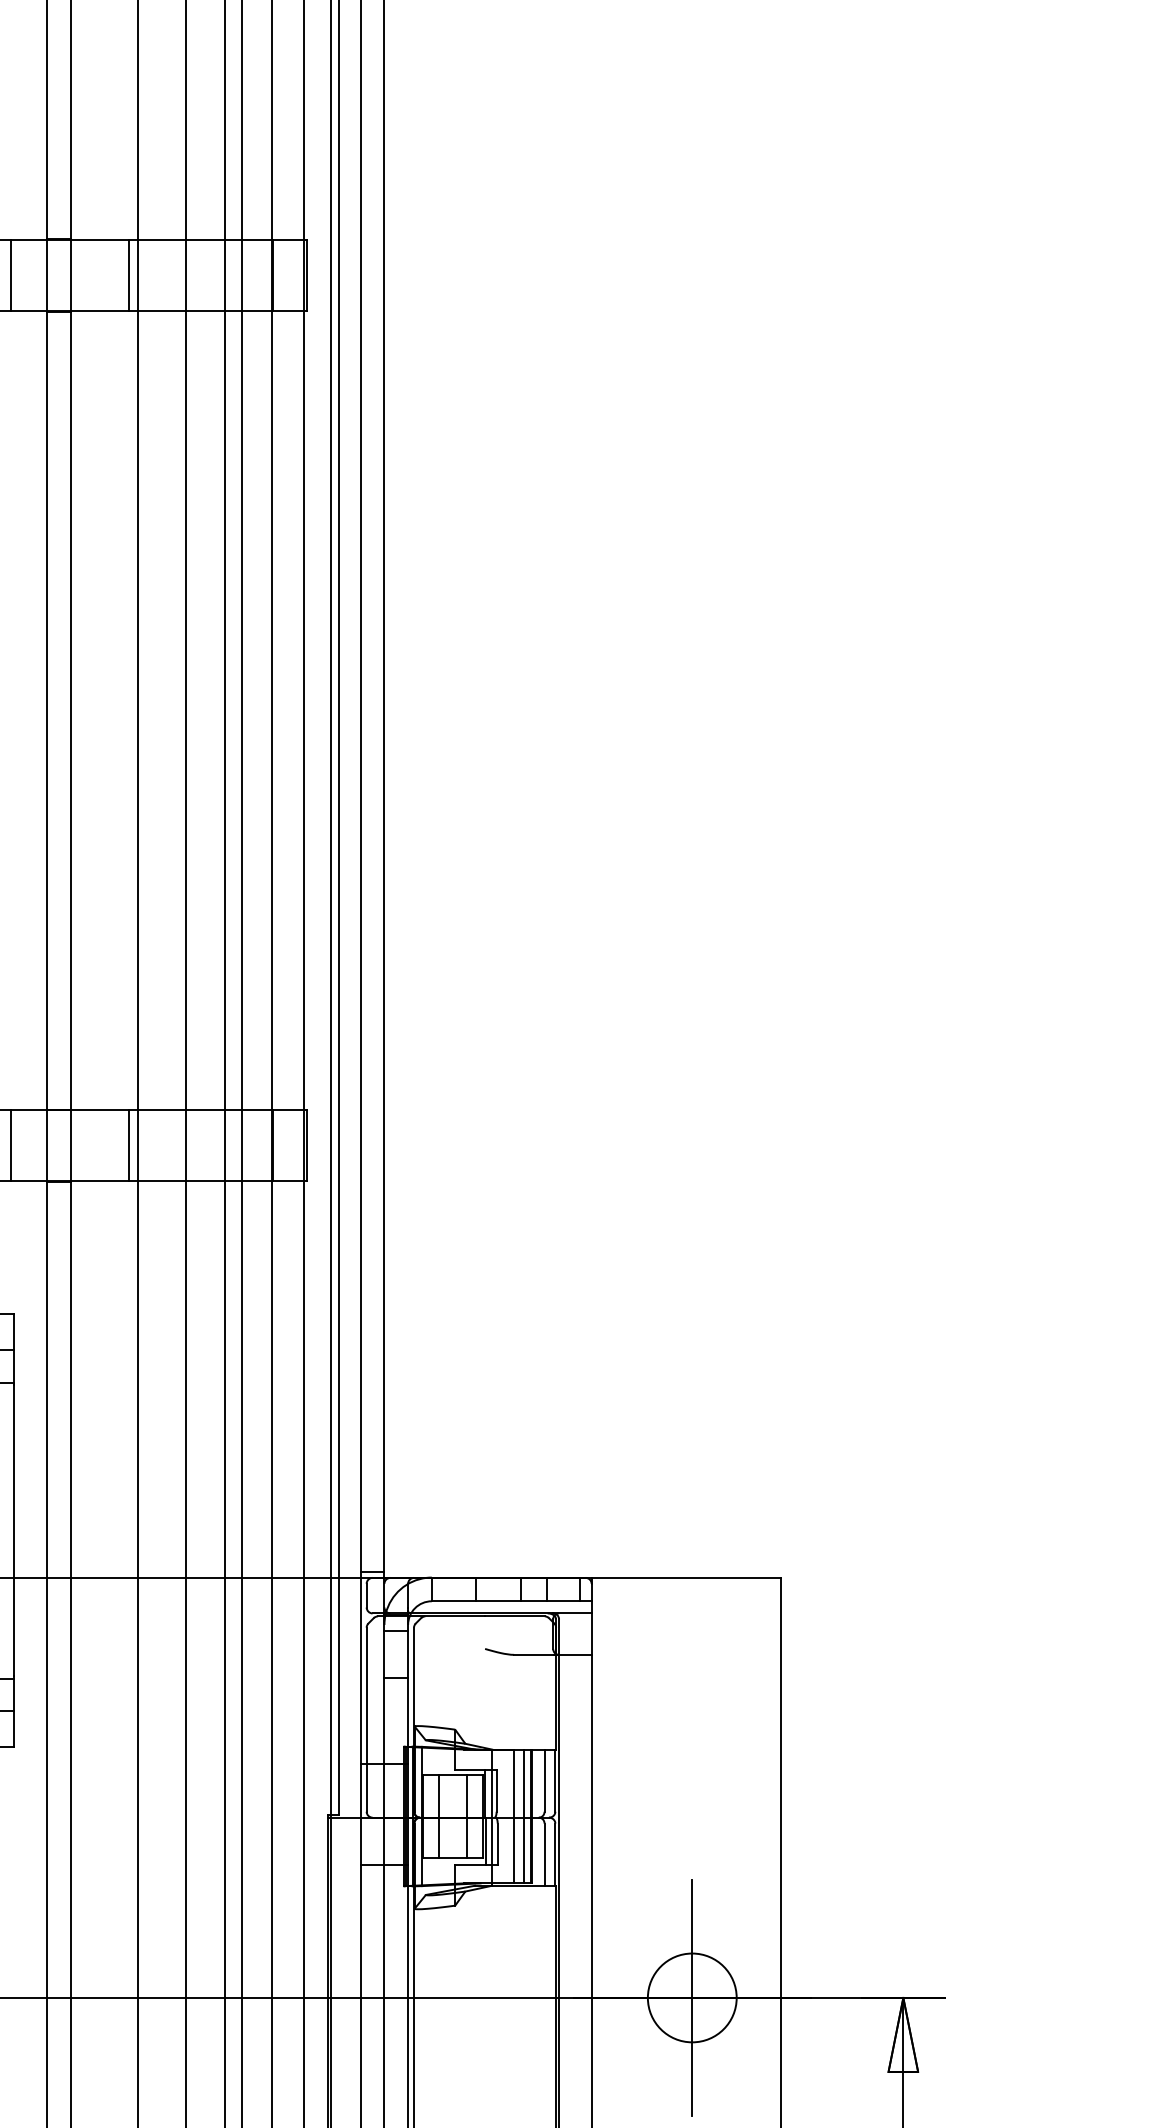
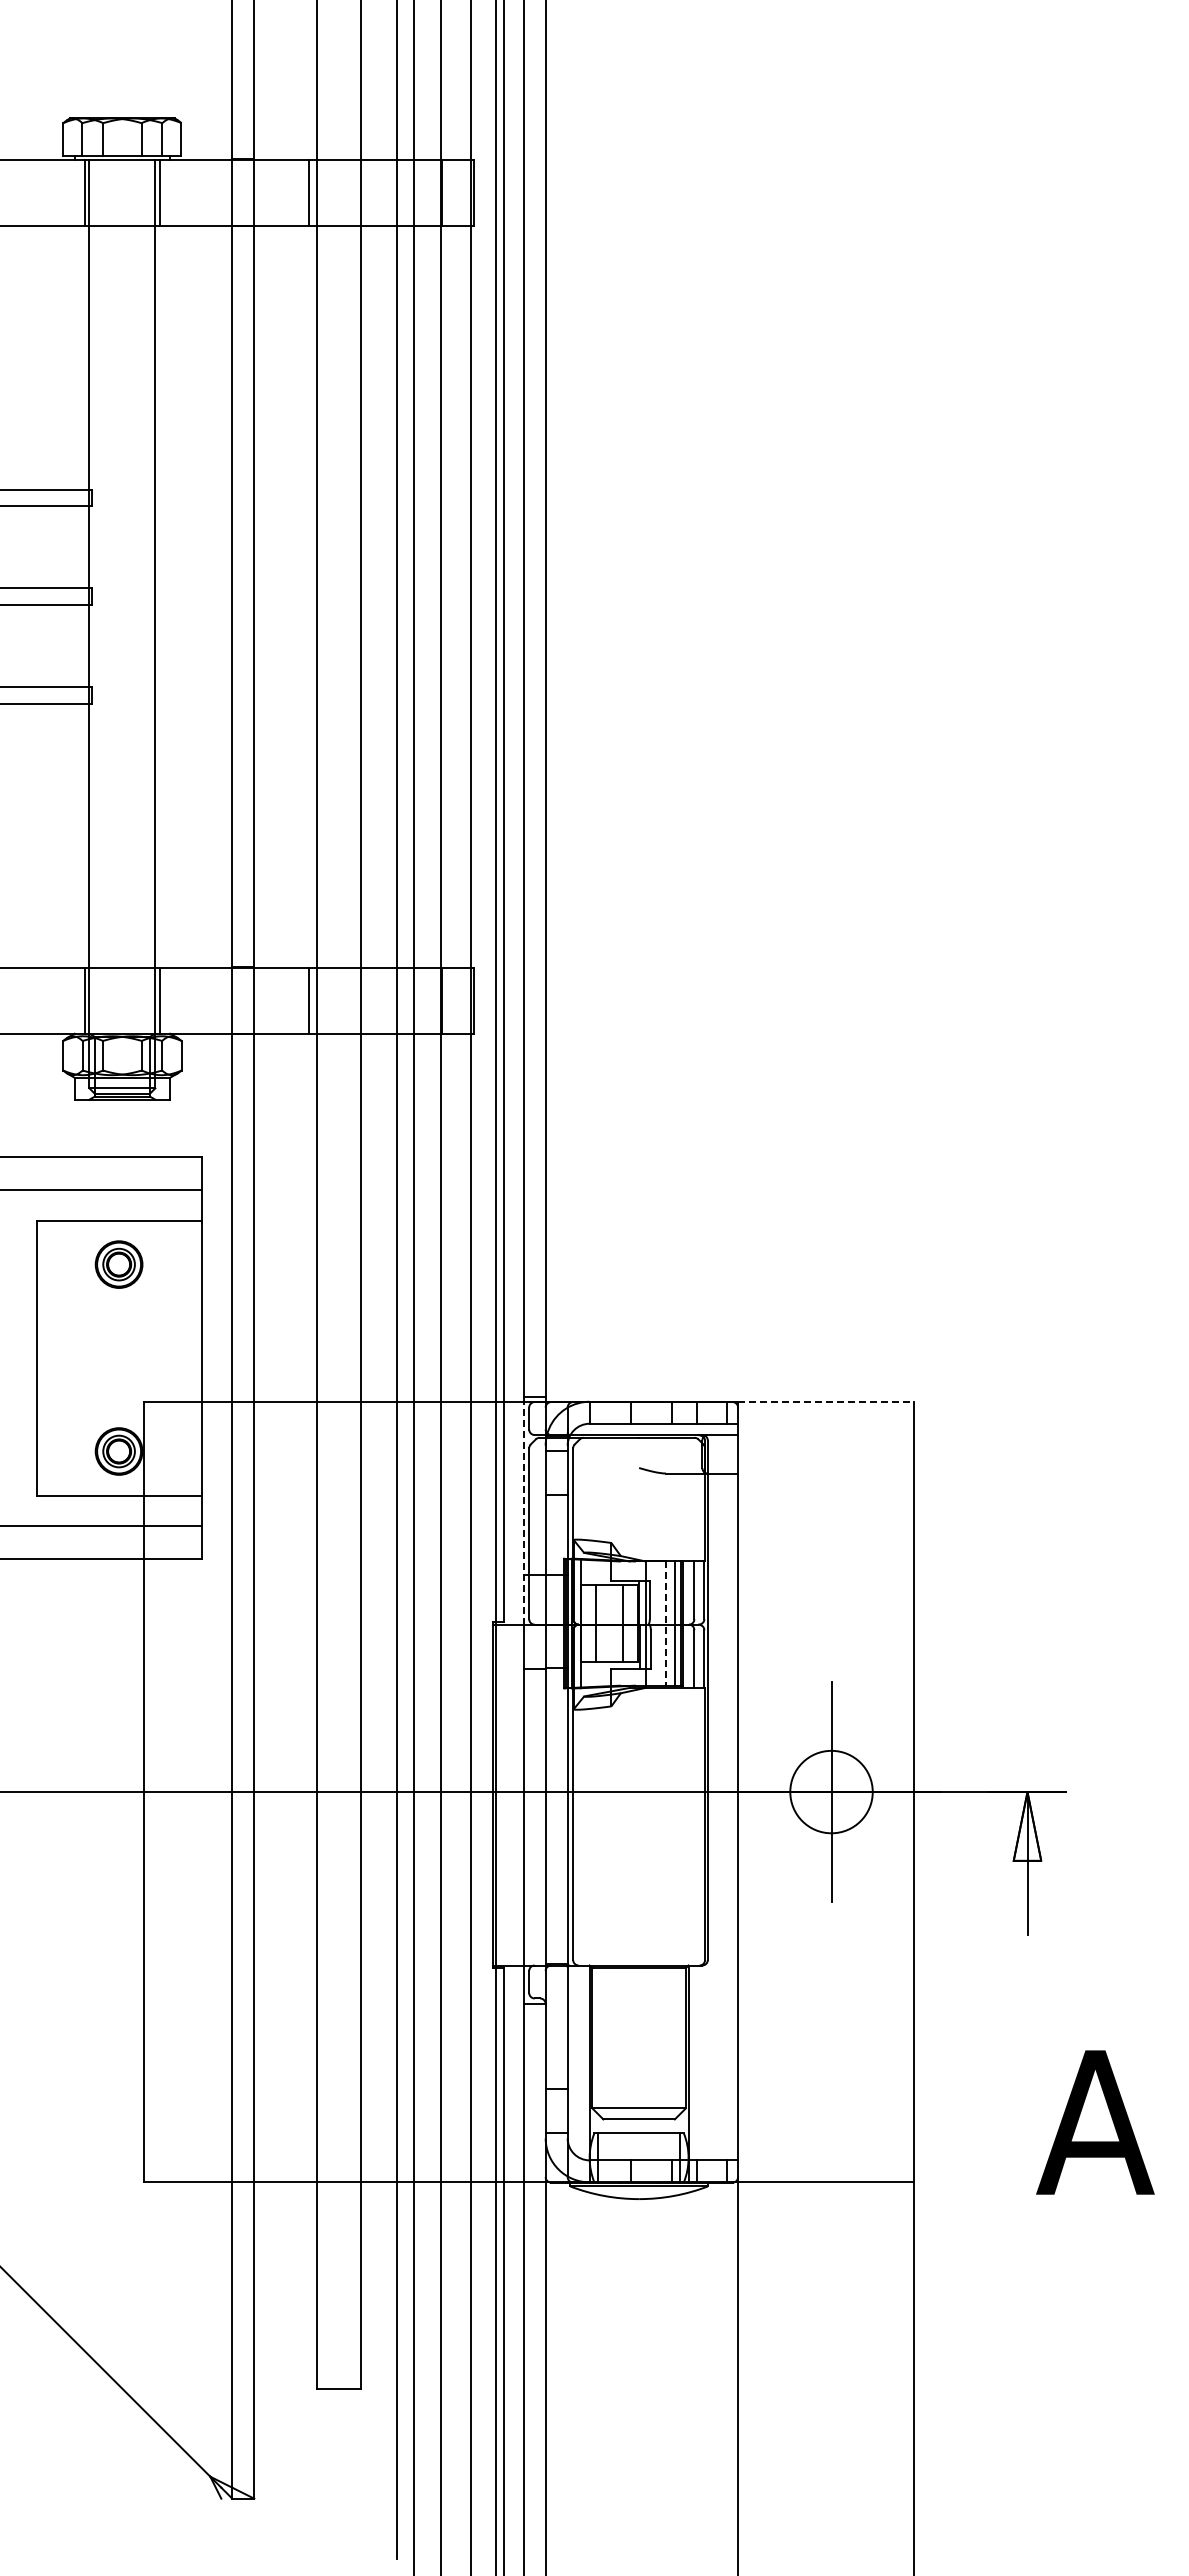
line: (11, 275) -> (199, 192), removed
line: (11, 1145) -> (199, 1000), removed
line: (686, 1577) -> (826, 1401), solid -> dashed
line: (360, 1694) -> (523, 1510), solid -> dashed
line: (514, 1817) -> (666, 1624), solid -> dashed

